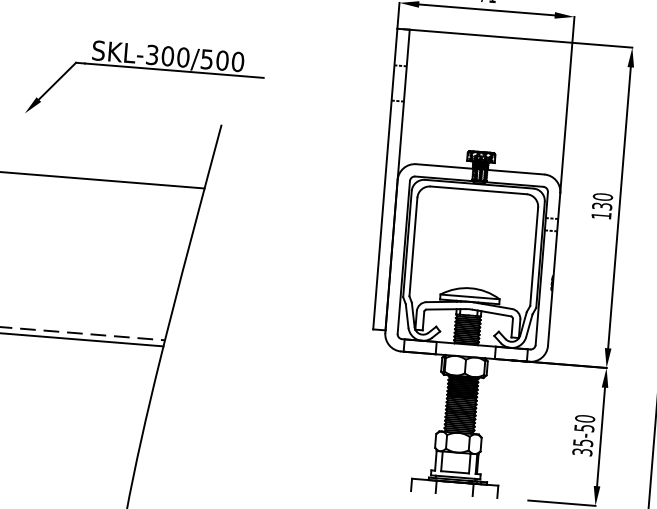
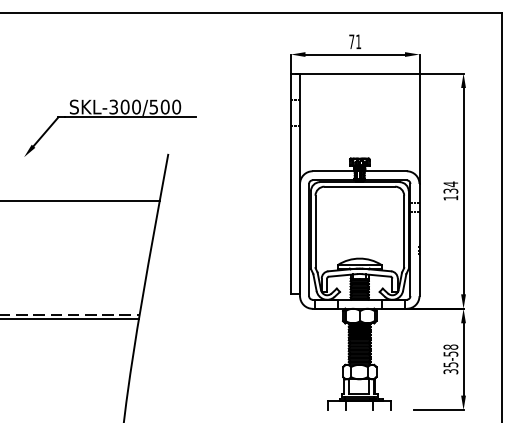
text: (602, 197) -> (450, 184), 130 -> 134
text: (584, 417) -> (450, 346), 35-50 -> 35-58

